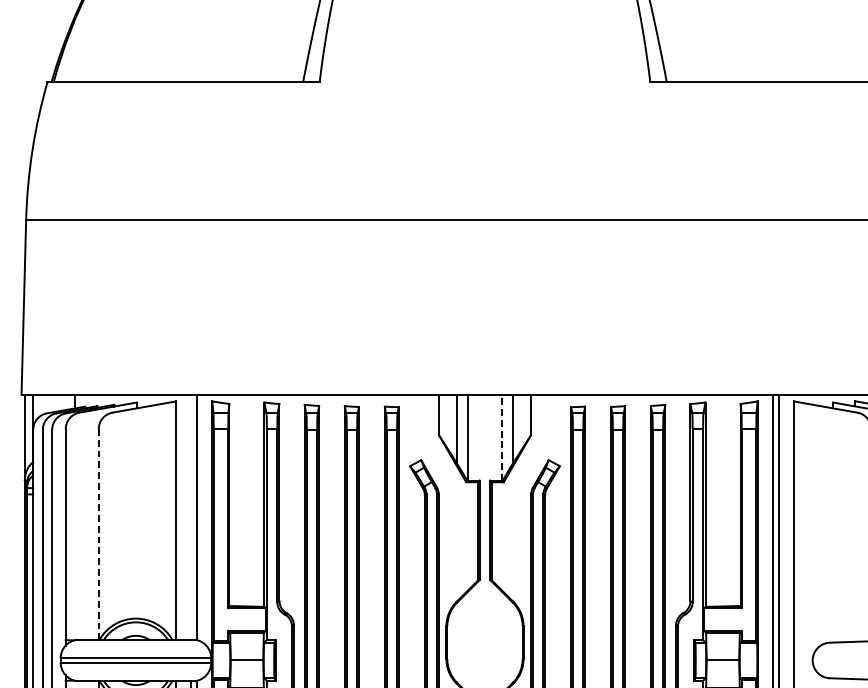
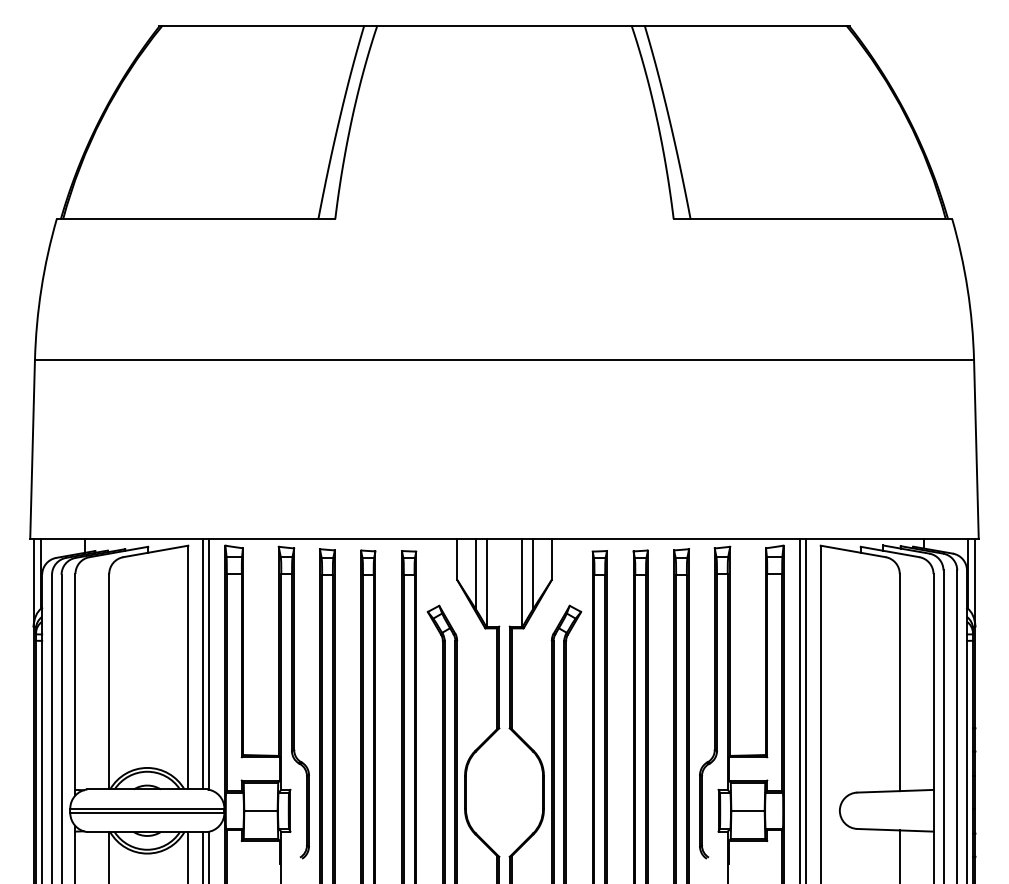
line: (501, 437) -> (521, 582), dashed -> solid
line: (190, 516) -> (203, 663), added
line: (98, 534) -> (109, 681), dashed -> solid

